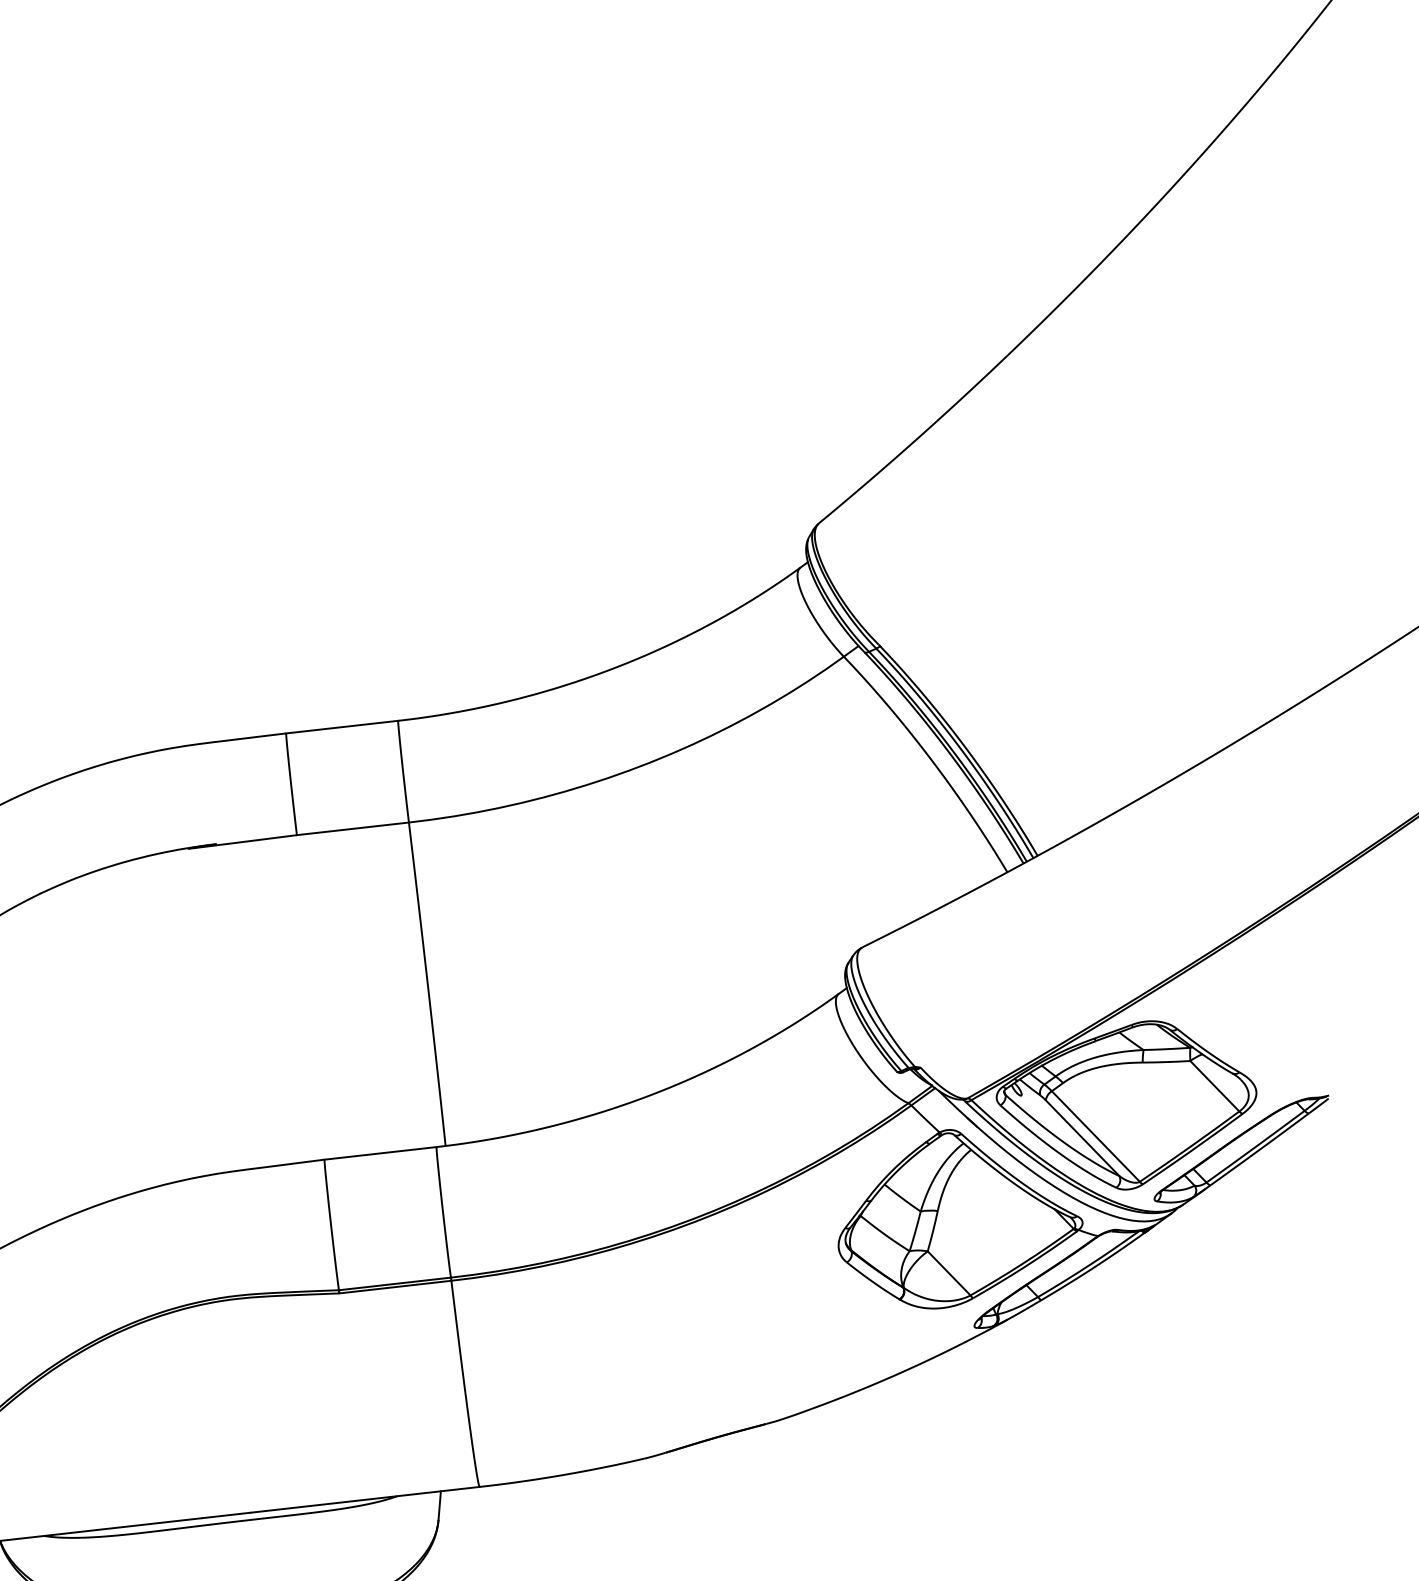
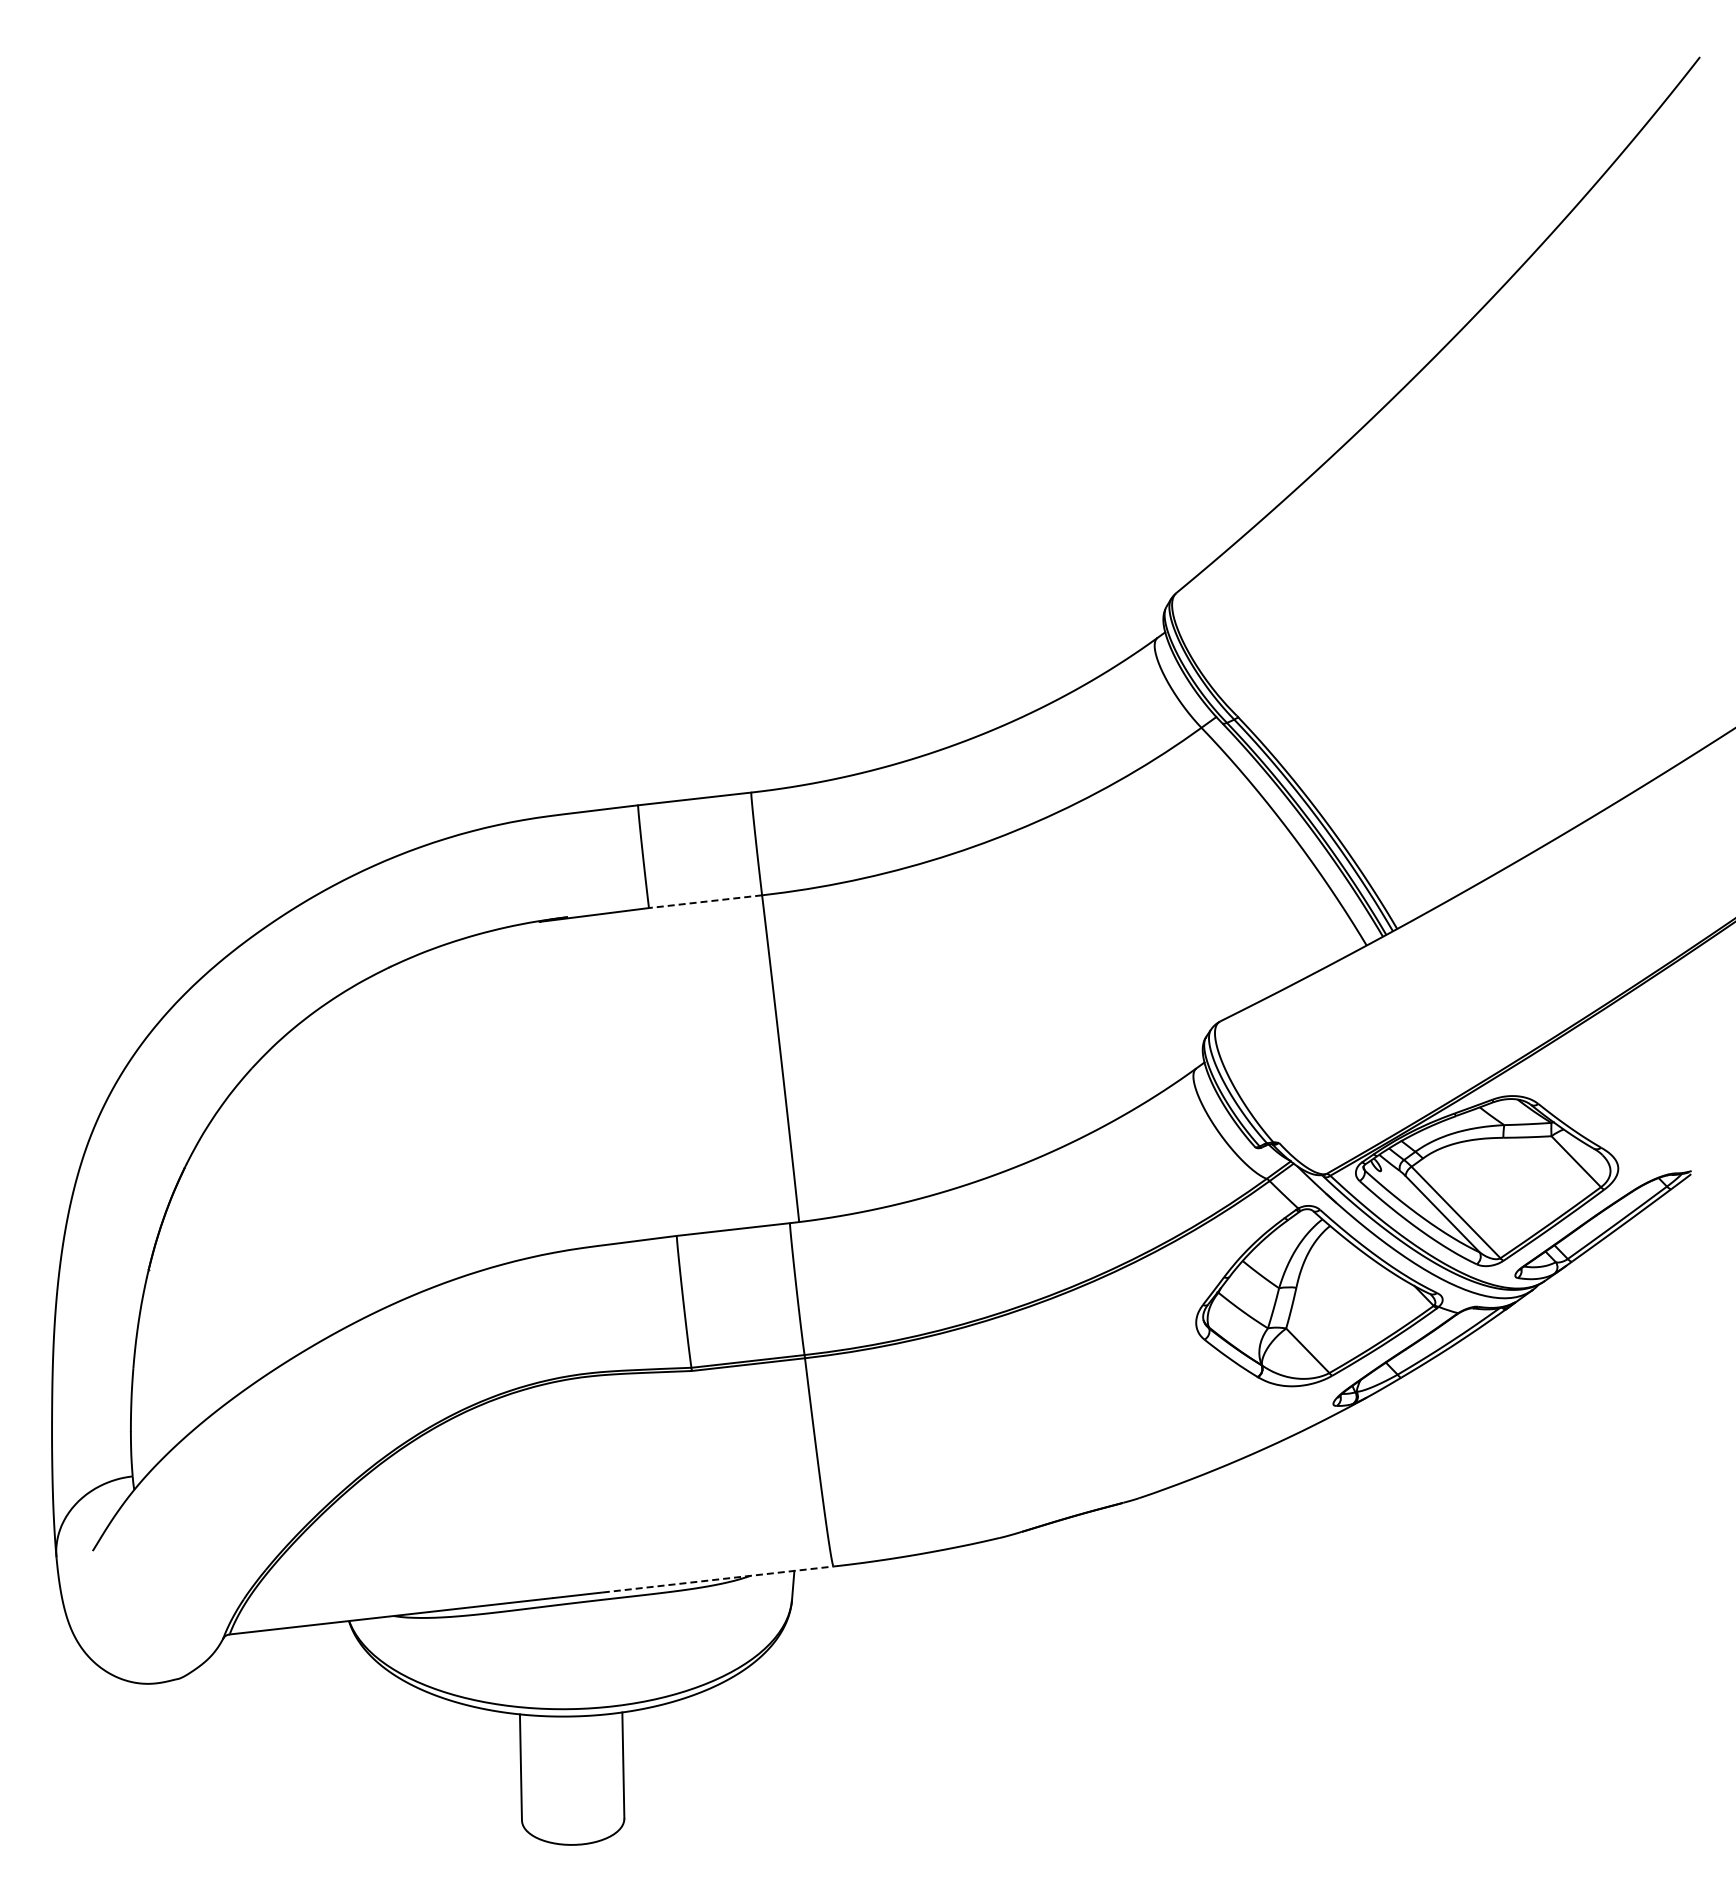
line: (352, 828) -> (705, 901), solid -> dashed
line: (365, 1499) -> (718, 1579), solid -> dashed

